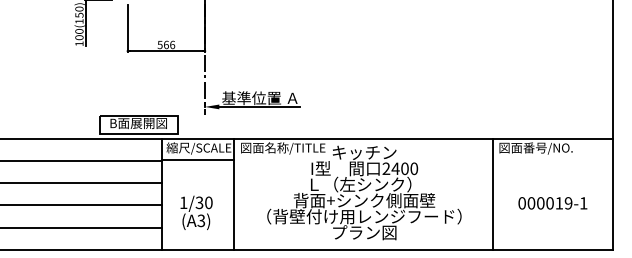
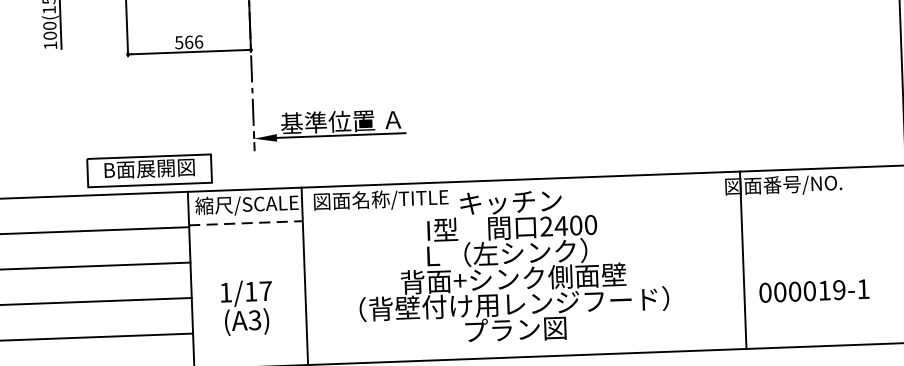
line: (197, 159) -> (245, 222), solid -> dashed
line: (492, 194) -> (742, 260), moved
text: (203, 202) -> (257, 290), 1/30 -> 1/17
text: (552, 203) -> (813, 291), moved

